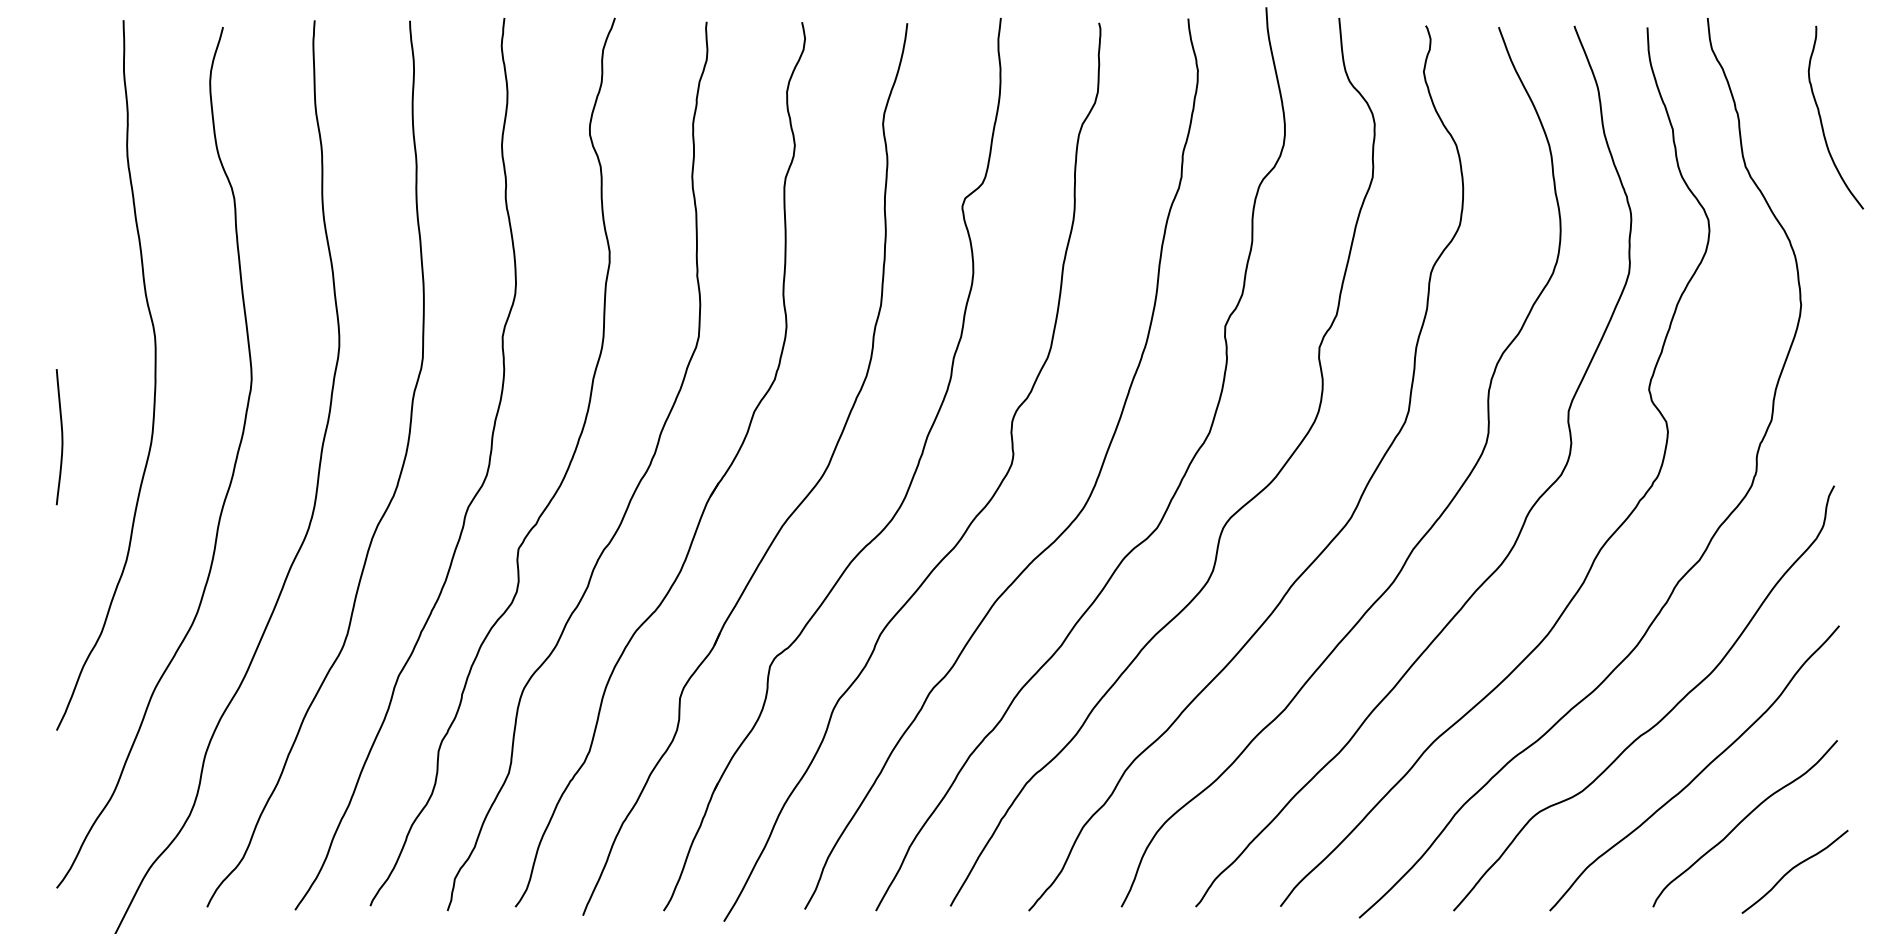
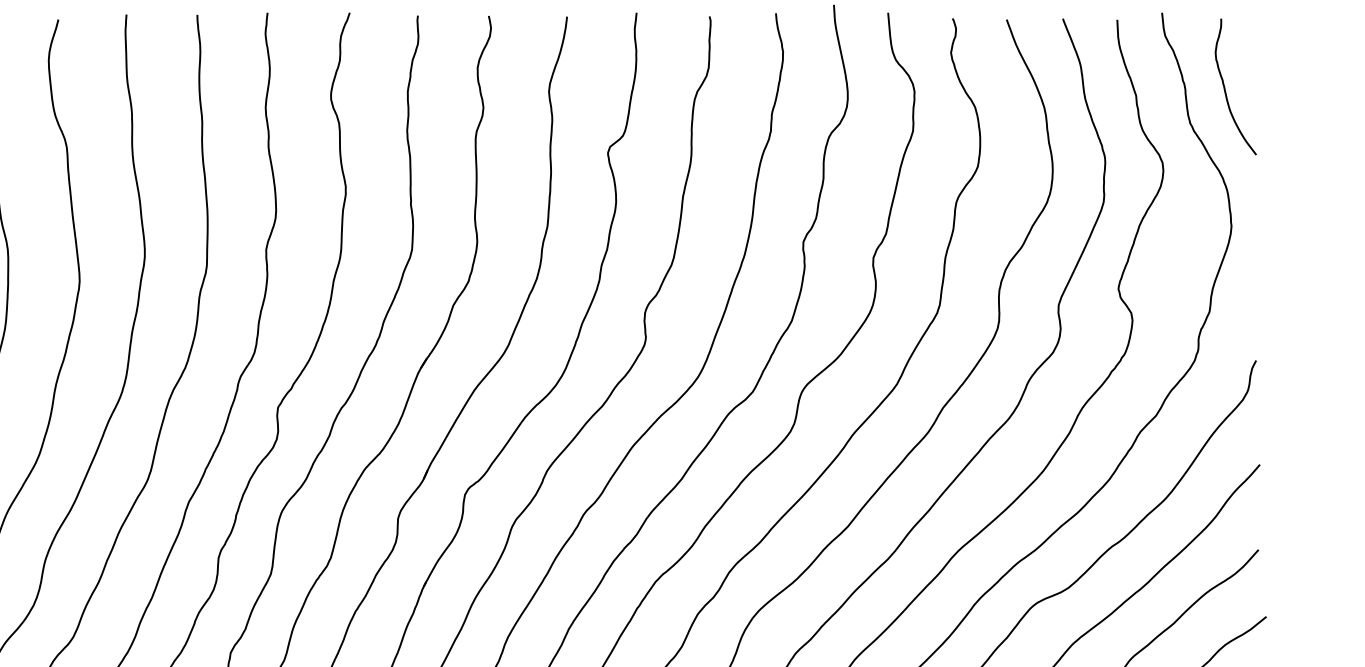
curve: (1822, 122) -> (1225, 90), moved

